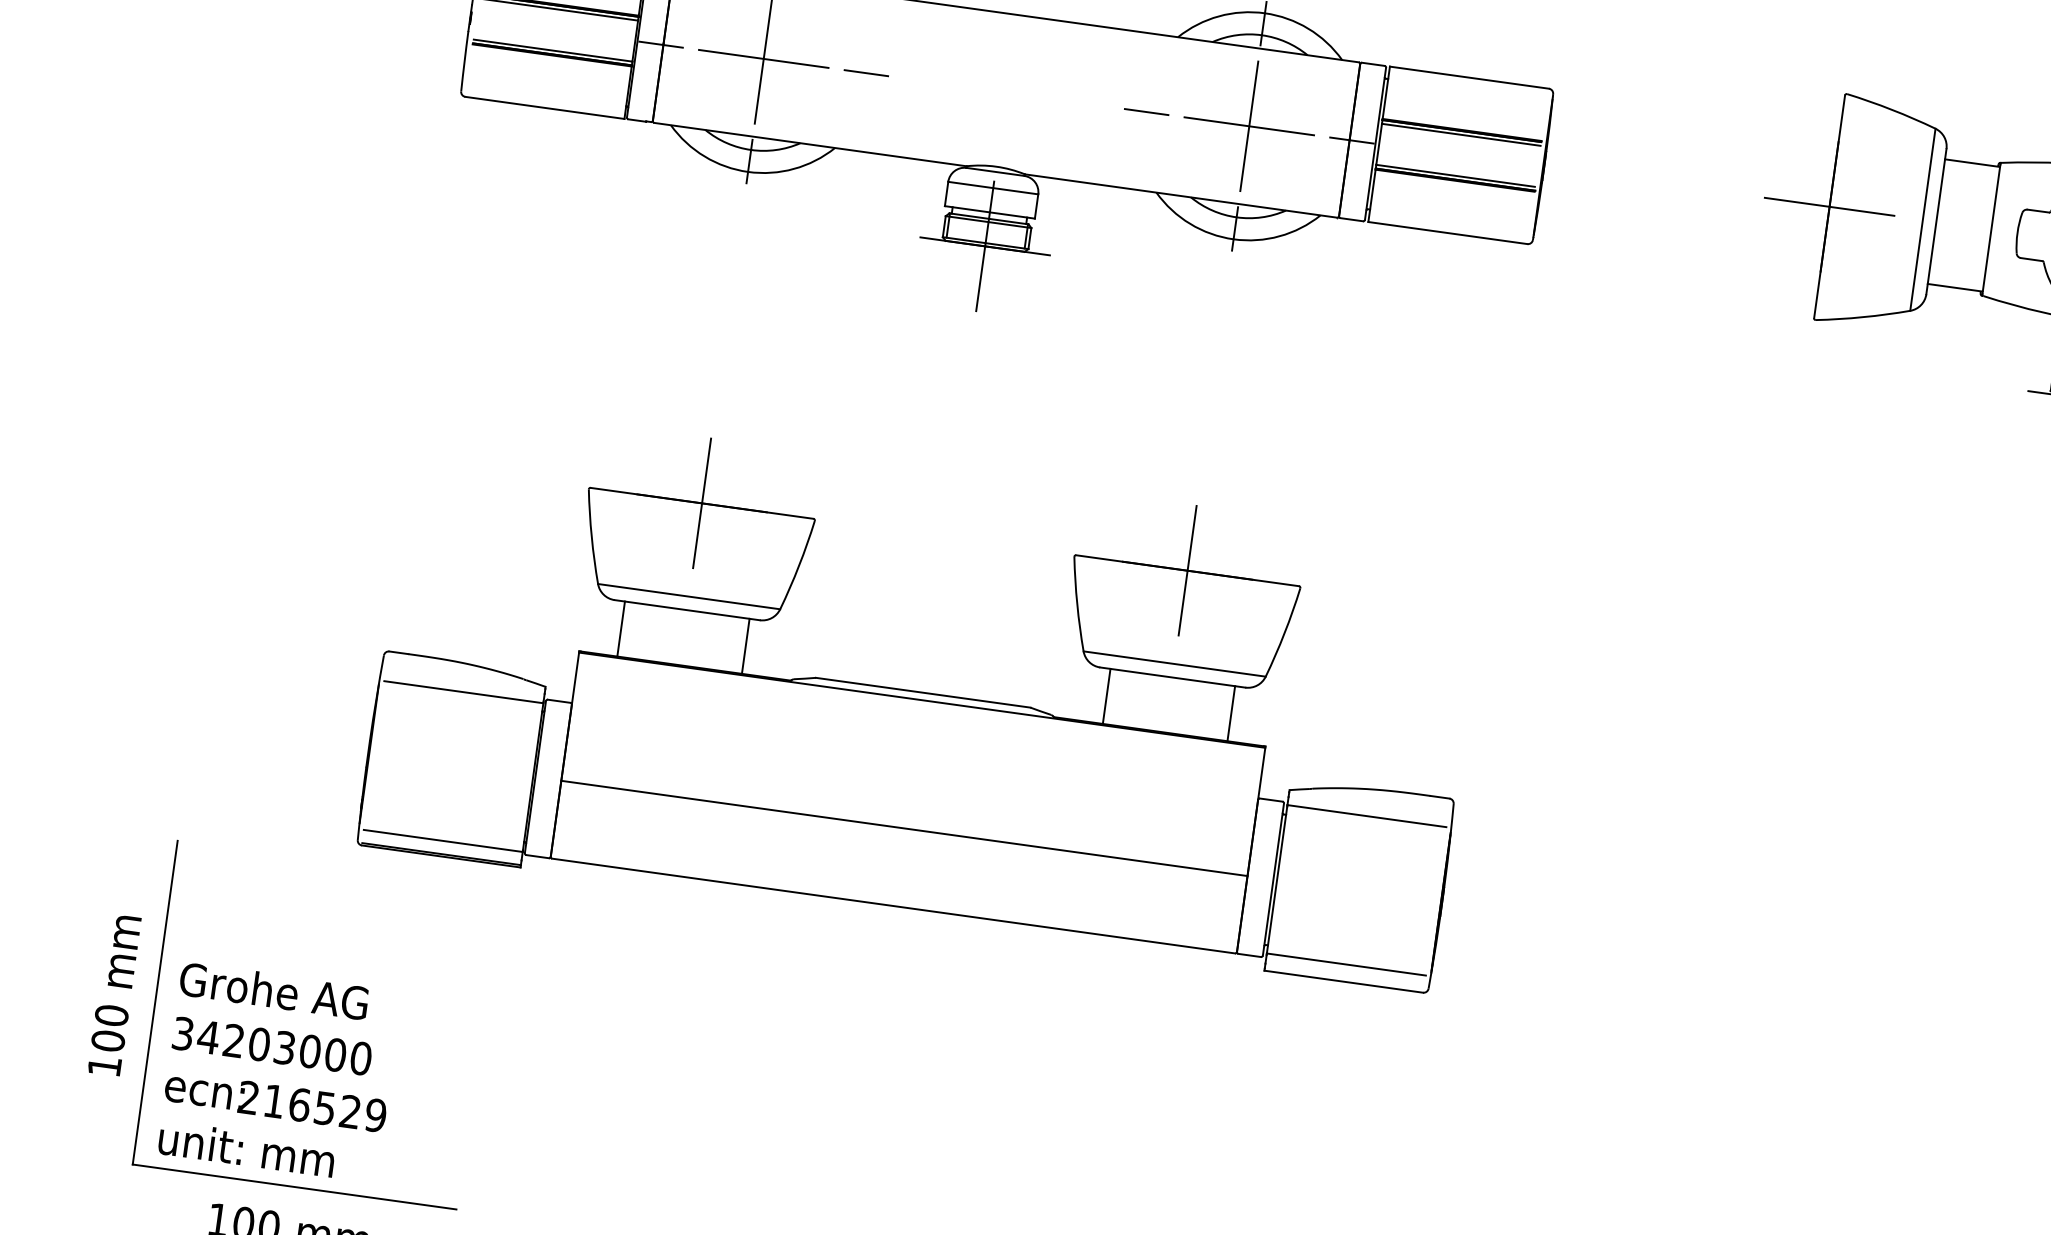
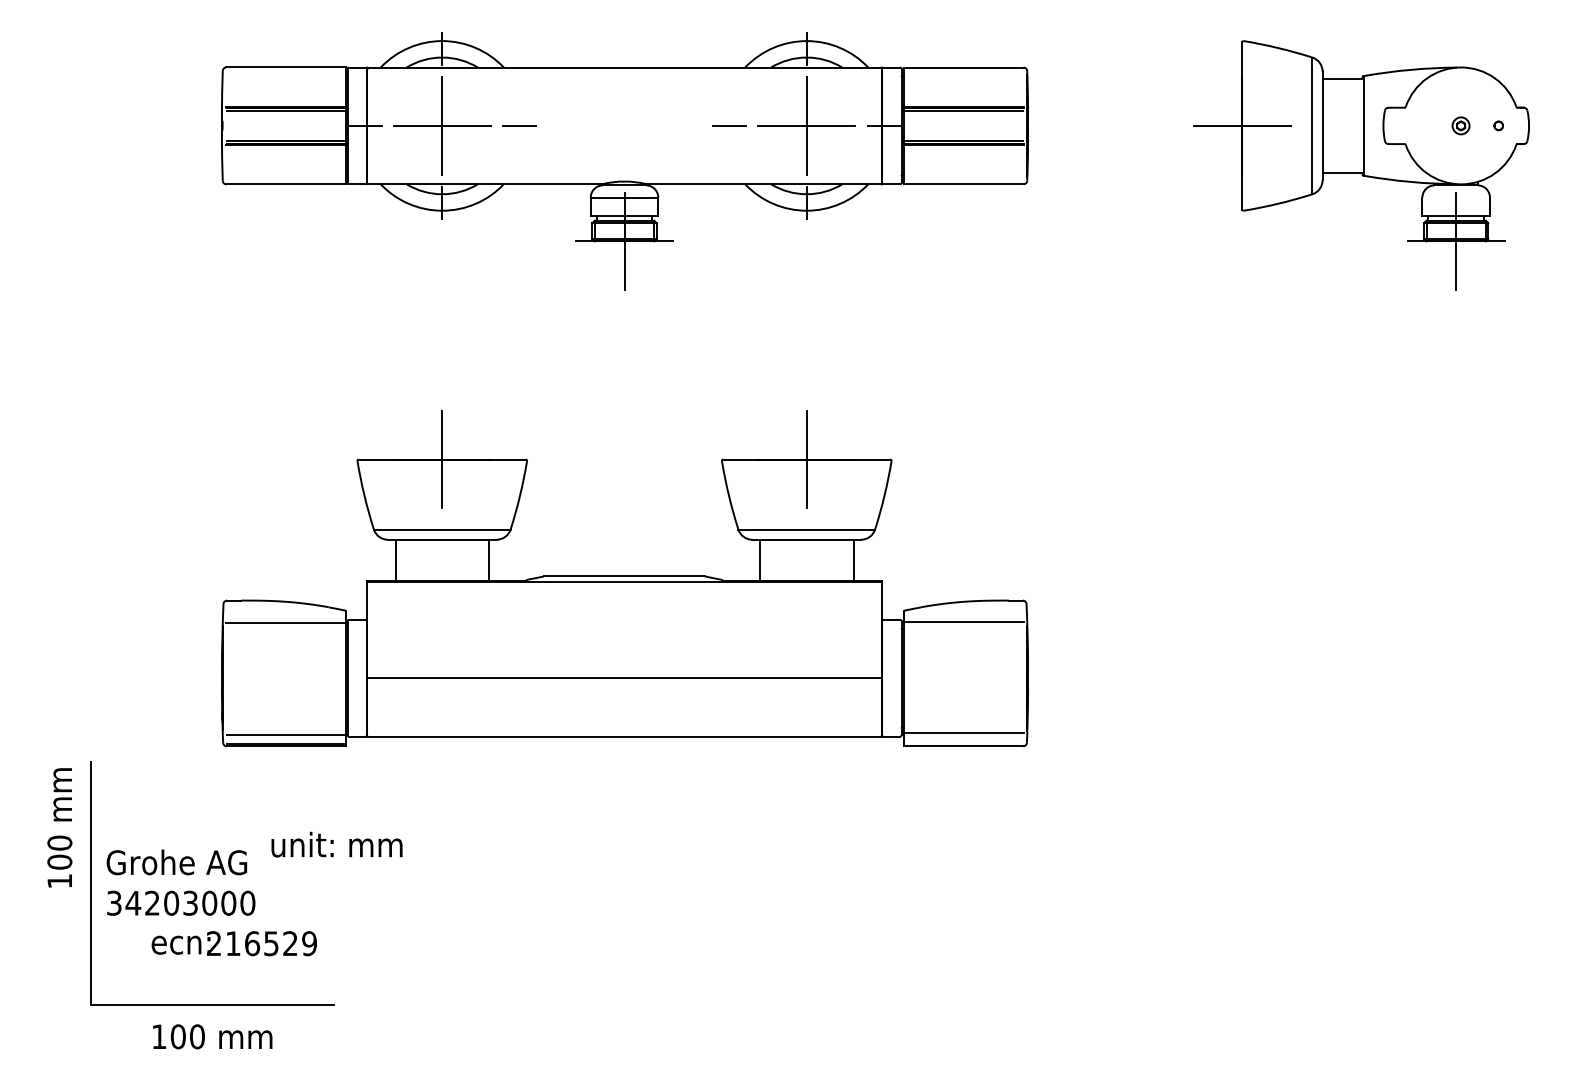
text: (114, 994) -> (59, 827), moved
text: (274, 1101) -> (233, 943), moved
text: (246, 1148) -> (336, 844), moved

